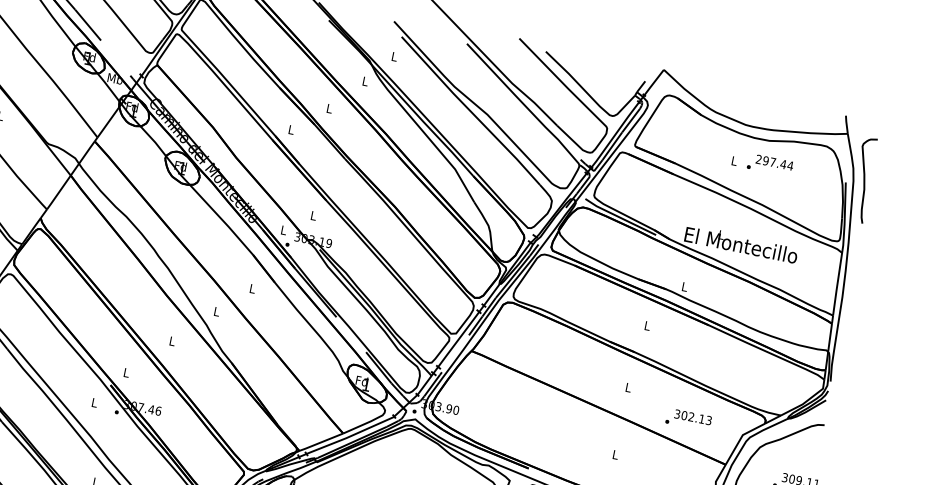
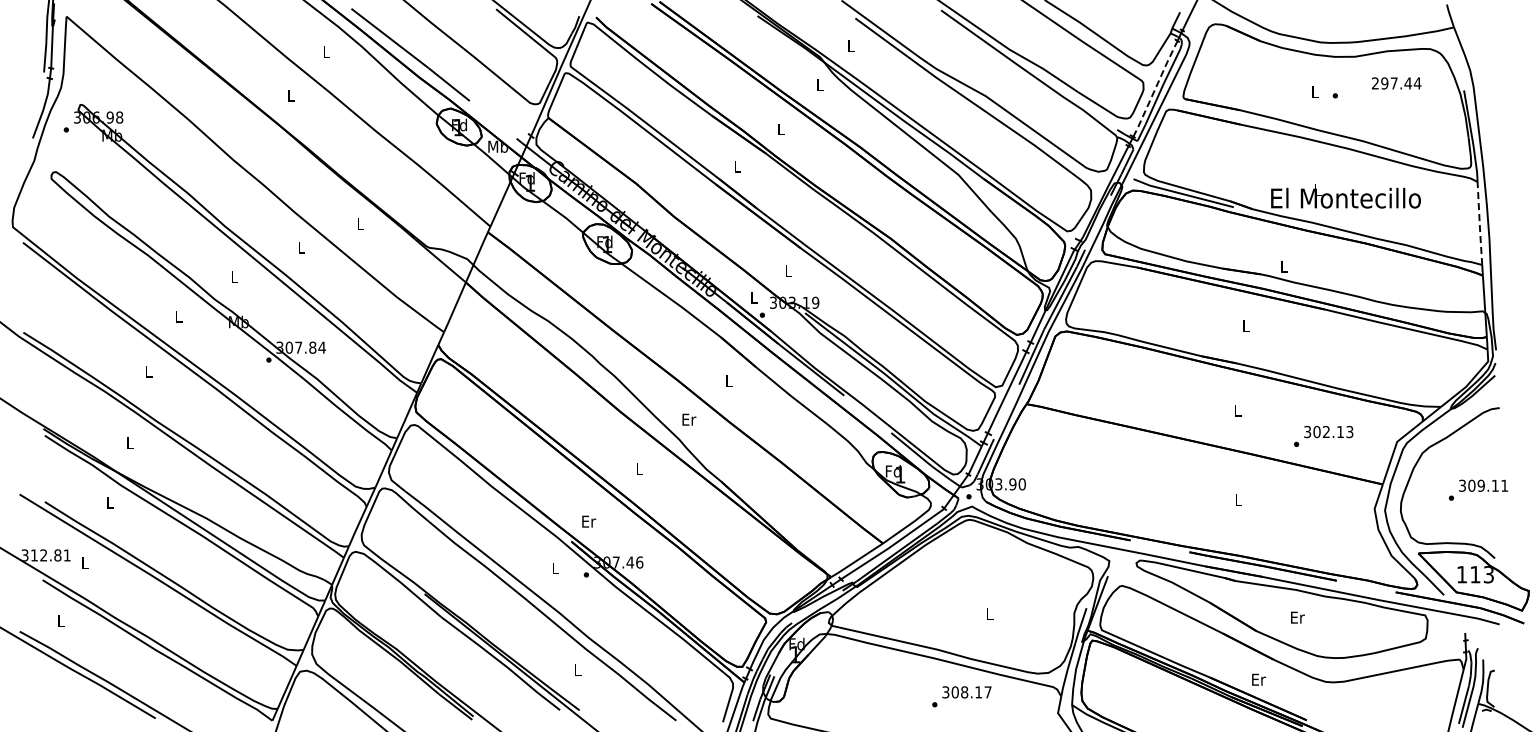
line: (615, 134) -> (1155, 88), solid -> dashed
text: (774, 162) -> (1396, 83), moved
curve: (863, 179) -> (1486, 82), removed
line: (837, 285) -> (1479, 224), solid -> dashed
text: (217, 311) -> (689, 419), L -> Er
text: (127, 372) -> (589, 521), L -> Er

